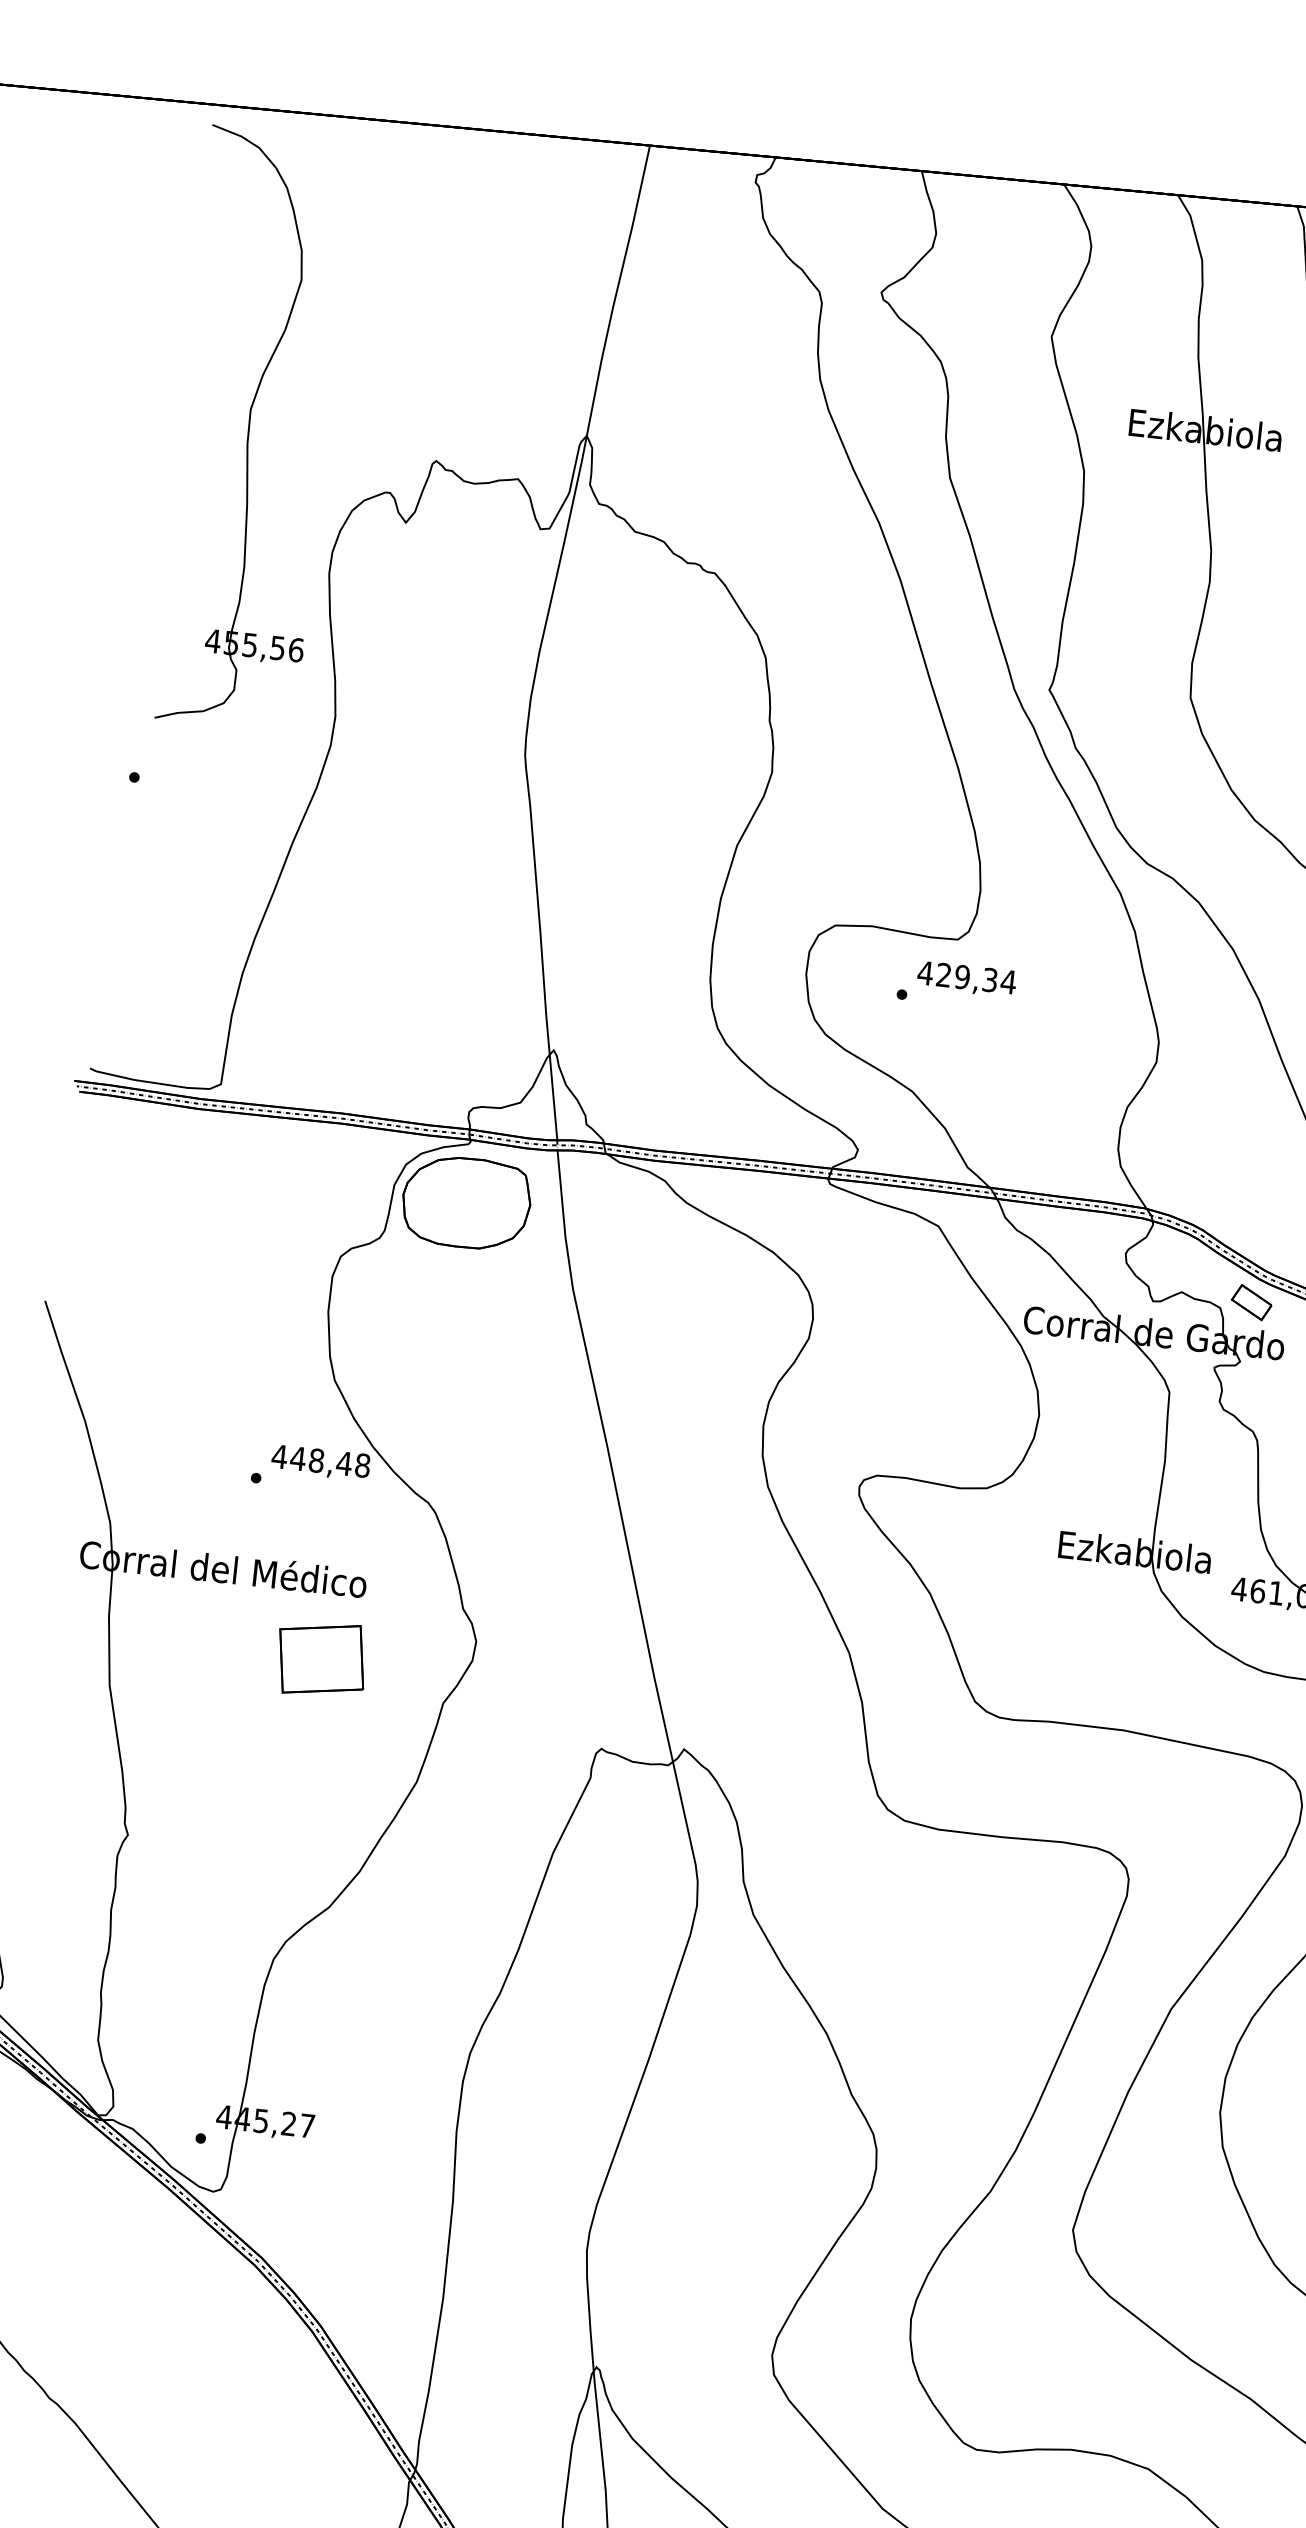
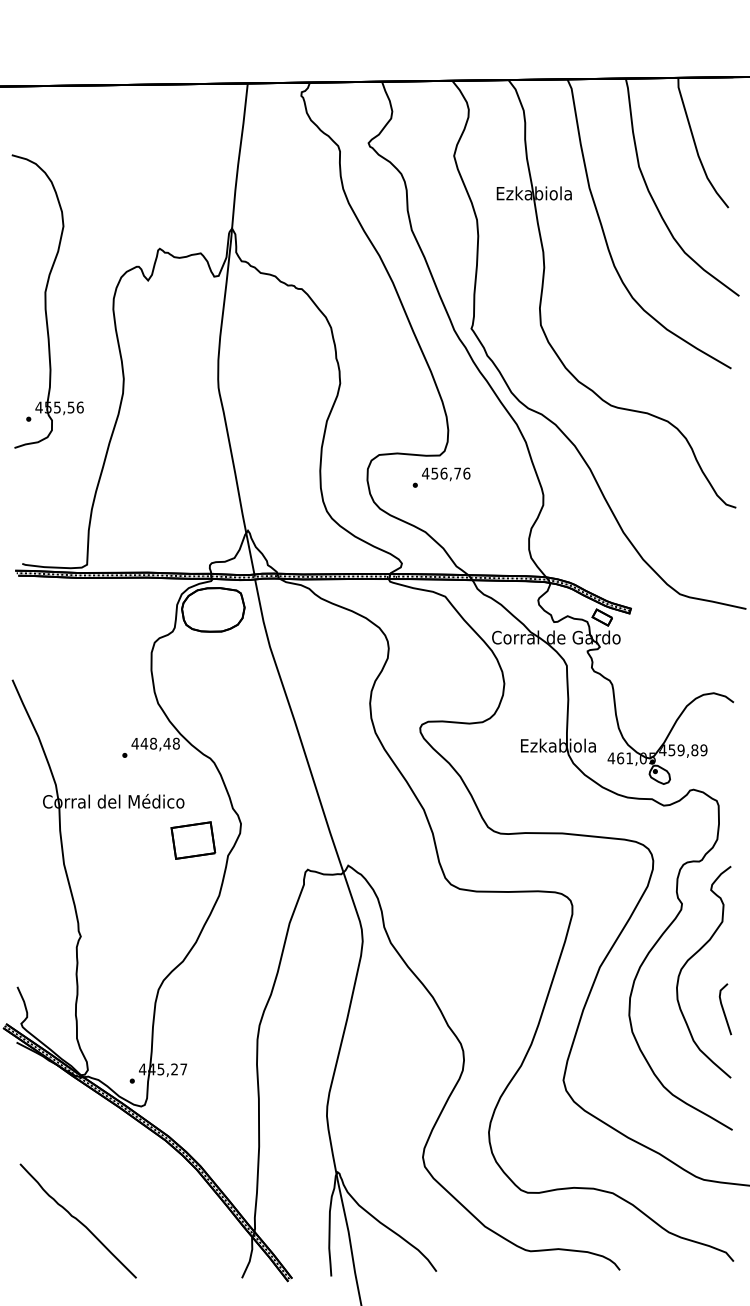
part: (252, 428) -> (47, 301), moved
text: (975, 978) -> (450, 473), 429,34 -> 456,76
part: (321, 1659) -> (193, 840), moved

